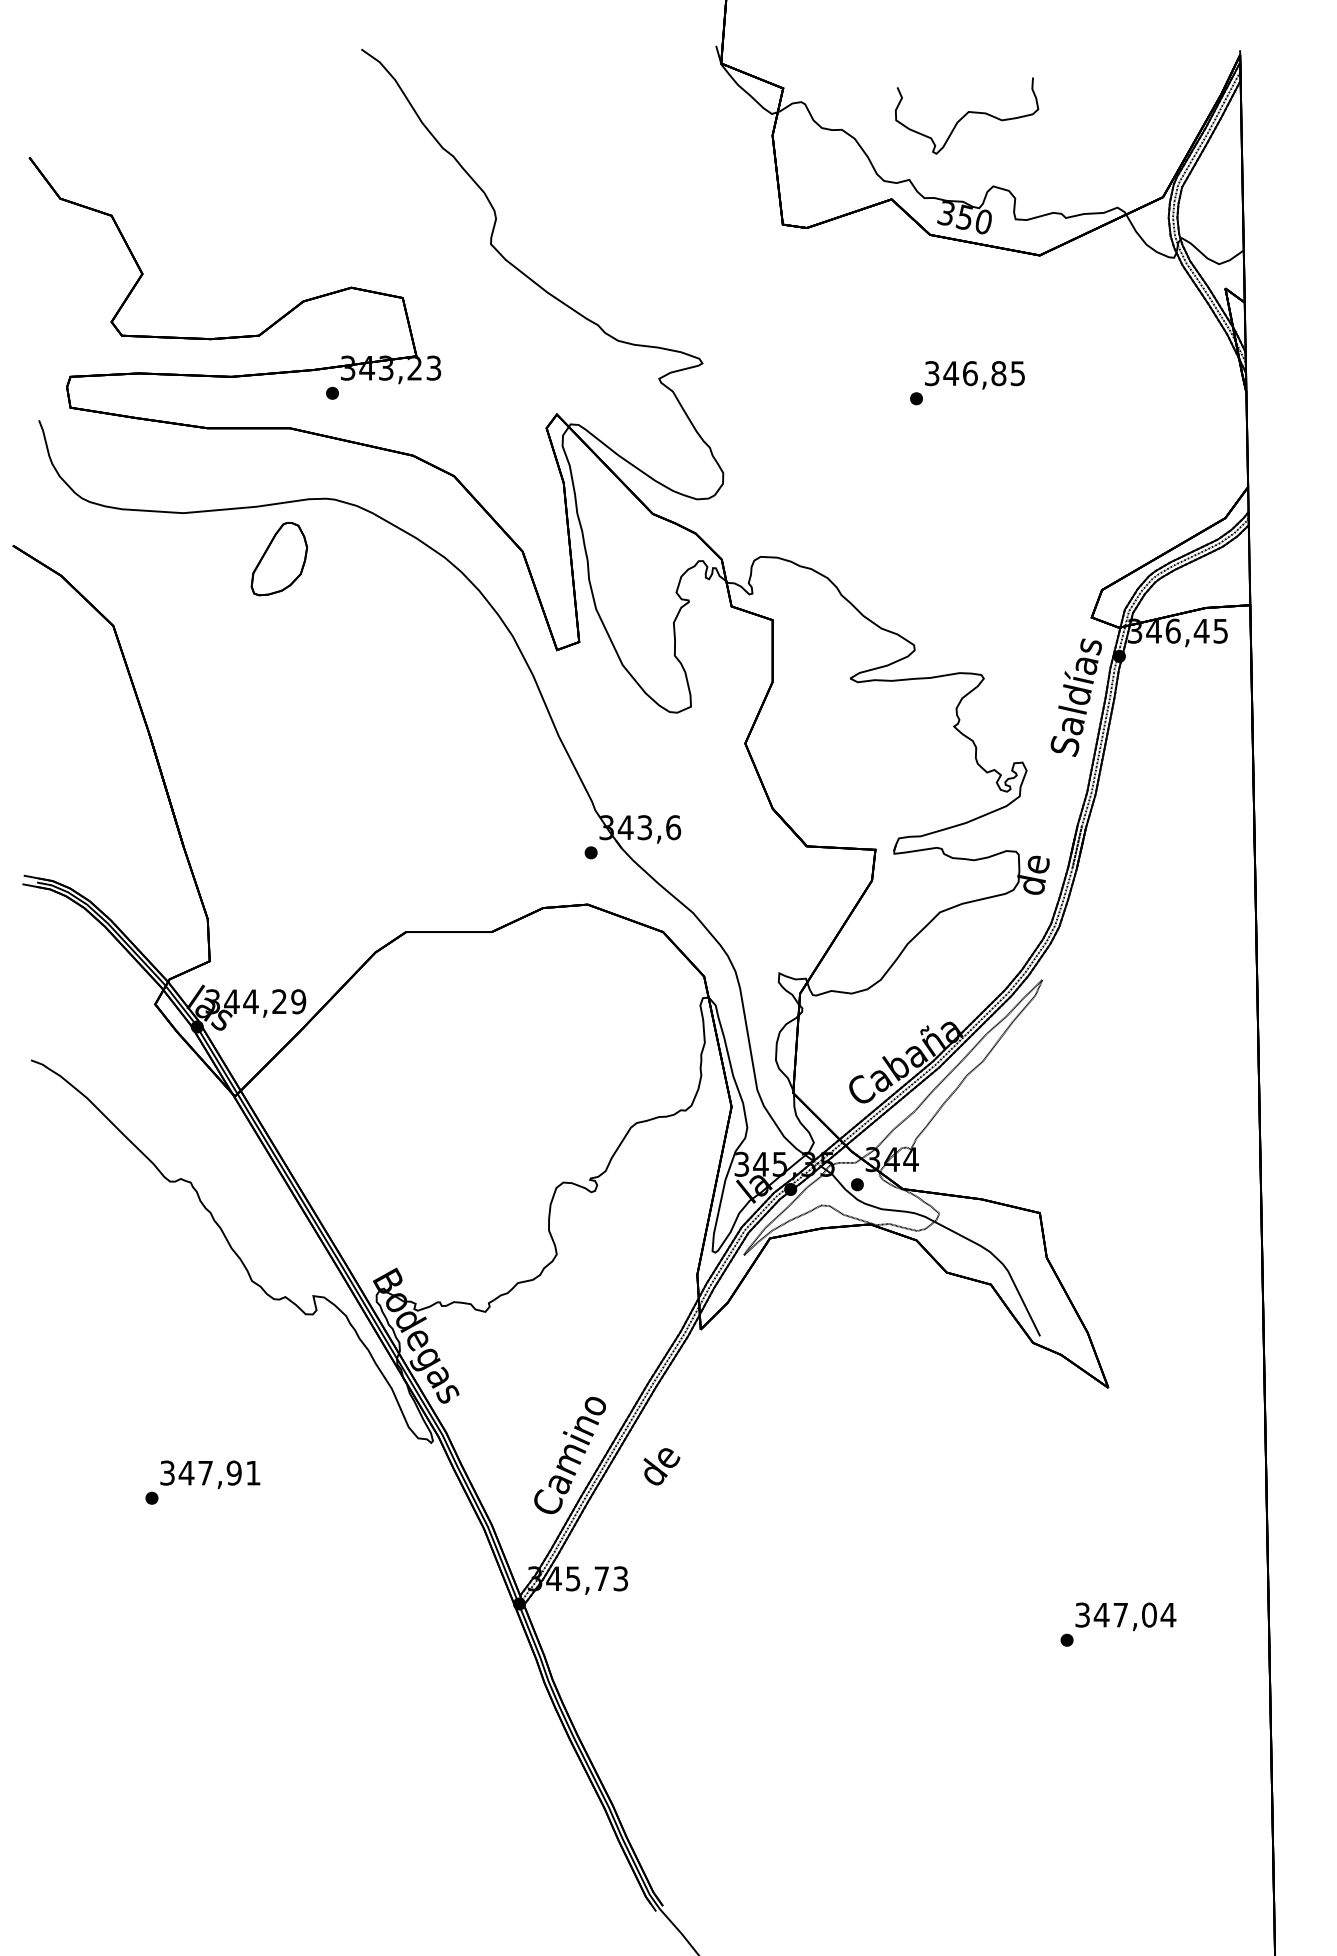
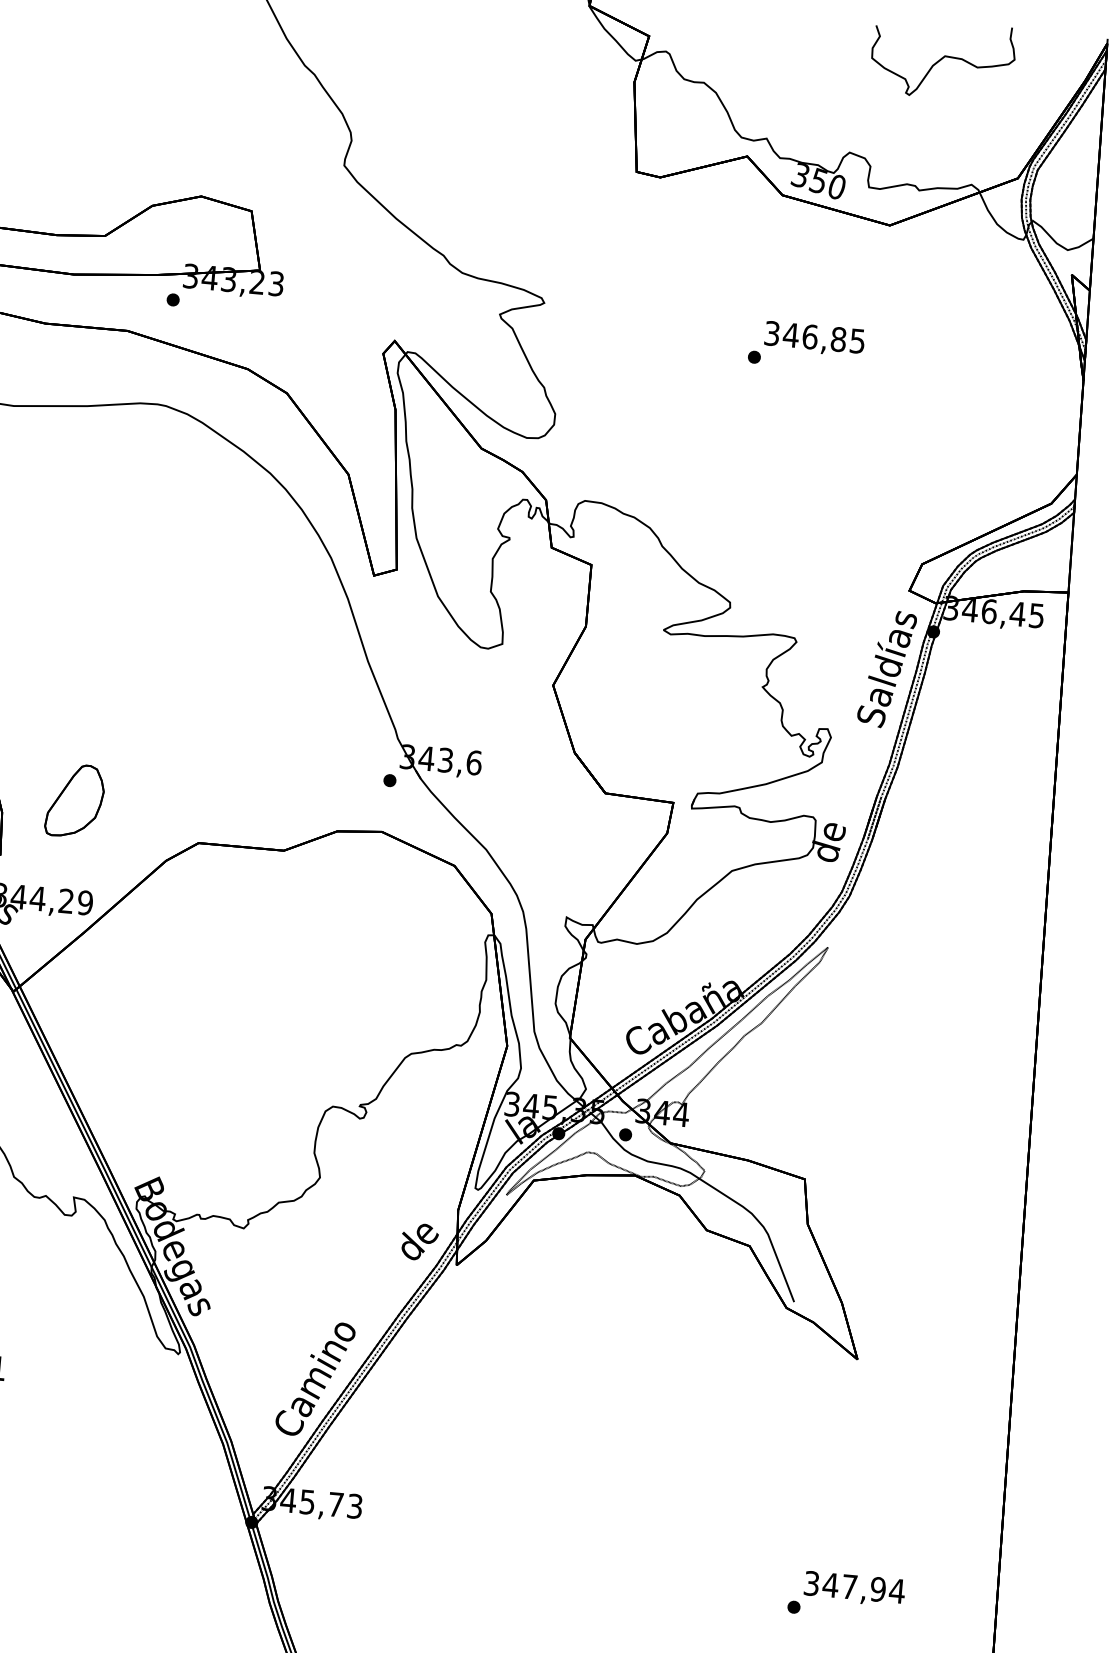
curve: (966, 115) -> (942, 59), moved
part: (279, 559) -> (75, 801), moved
text: (661, 1466) -> (419, 1241), moved
text: (1148, 1614) -> (877, 1588), 347,04 -> 347,94

